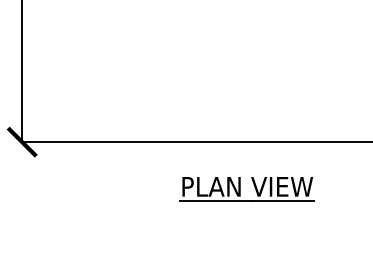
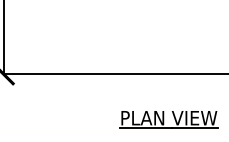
part: (246, 189) -> (168, 120), moved

